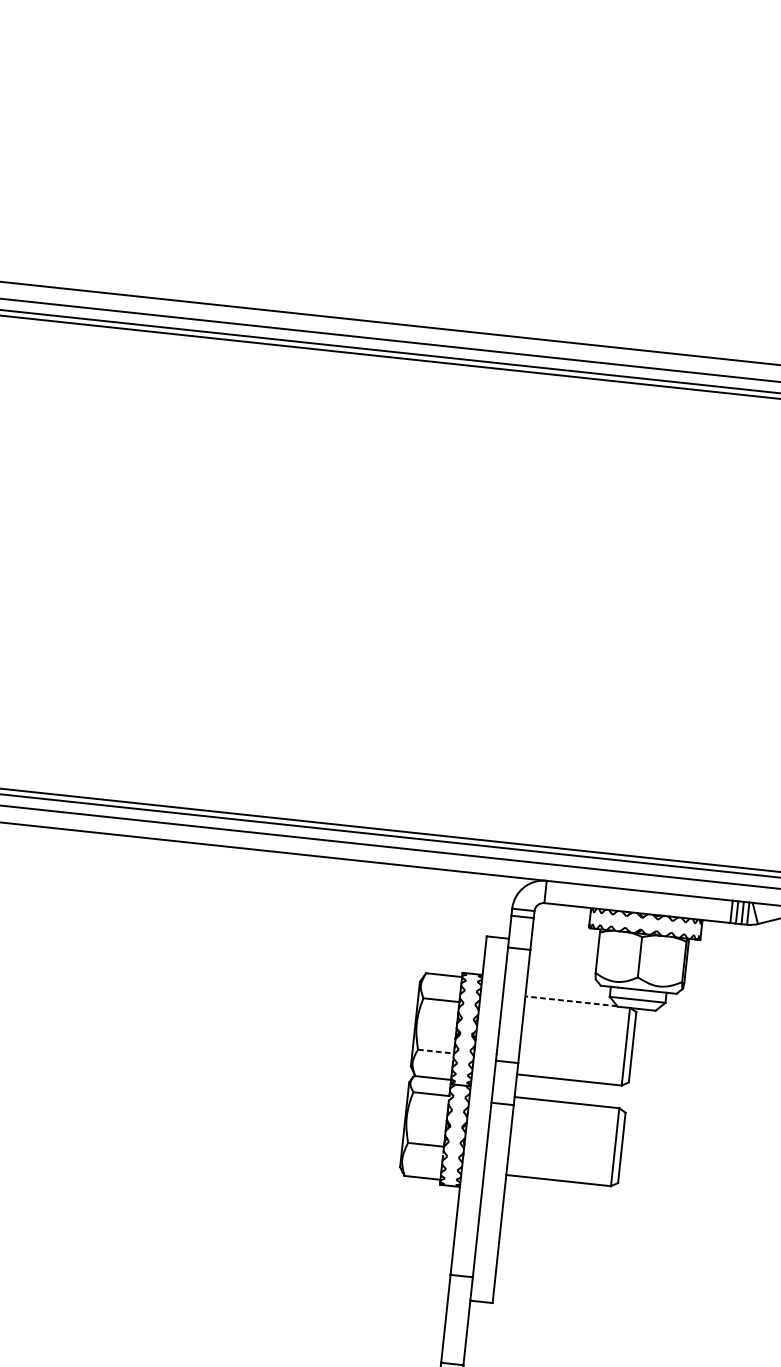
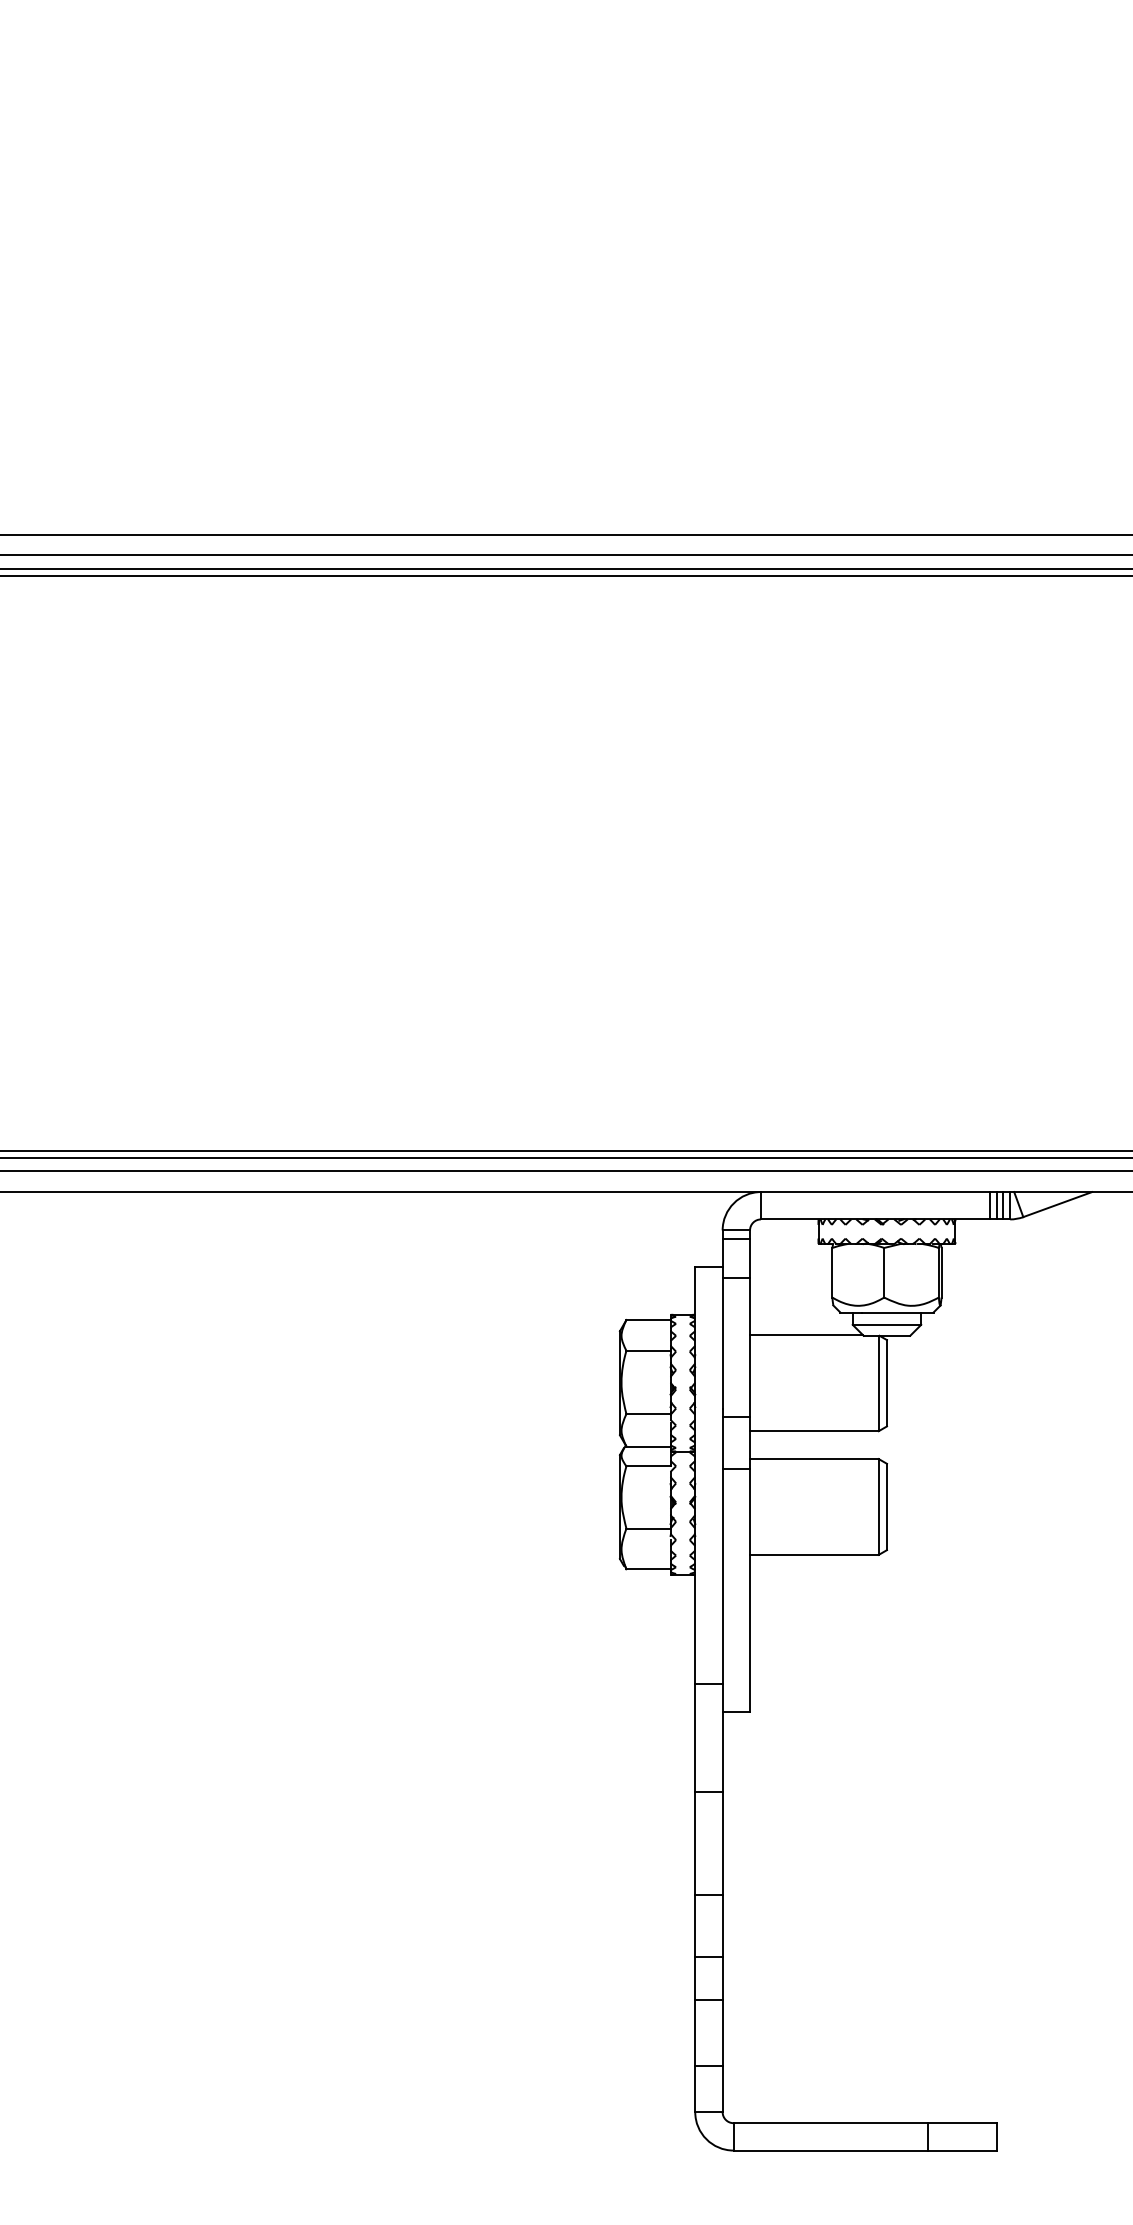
line: (571, 1001) -> (806, 1335), dashed -> solid
line: (436, 1052) -> (649, 1414), dashed -> solid

